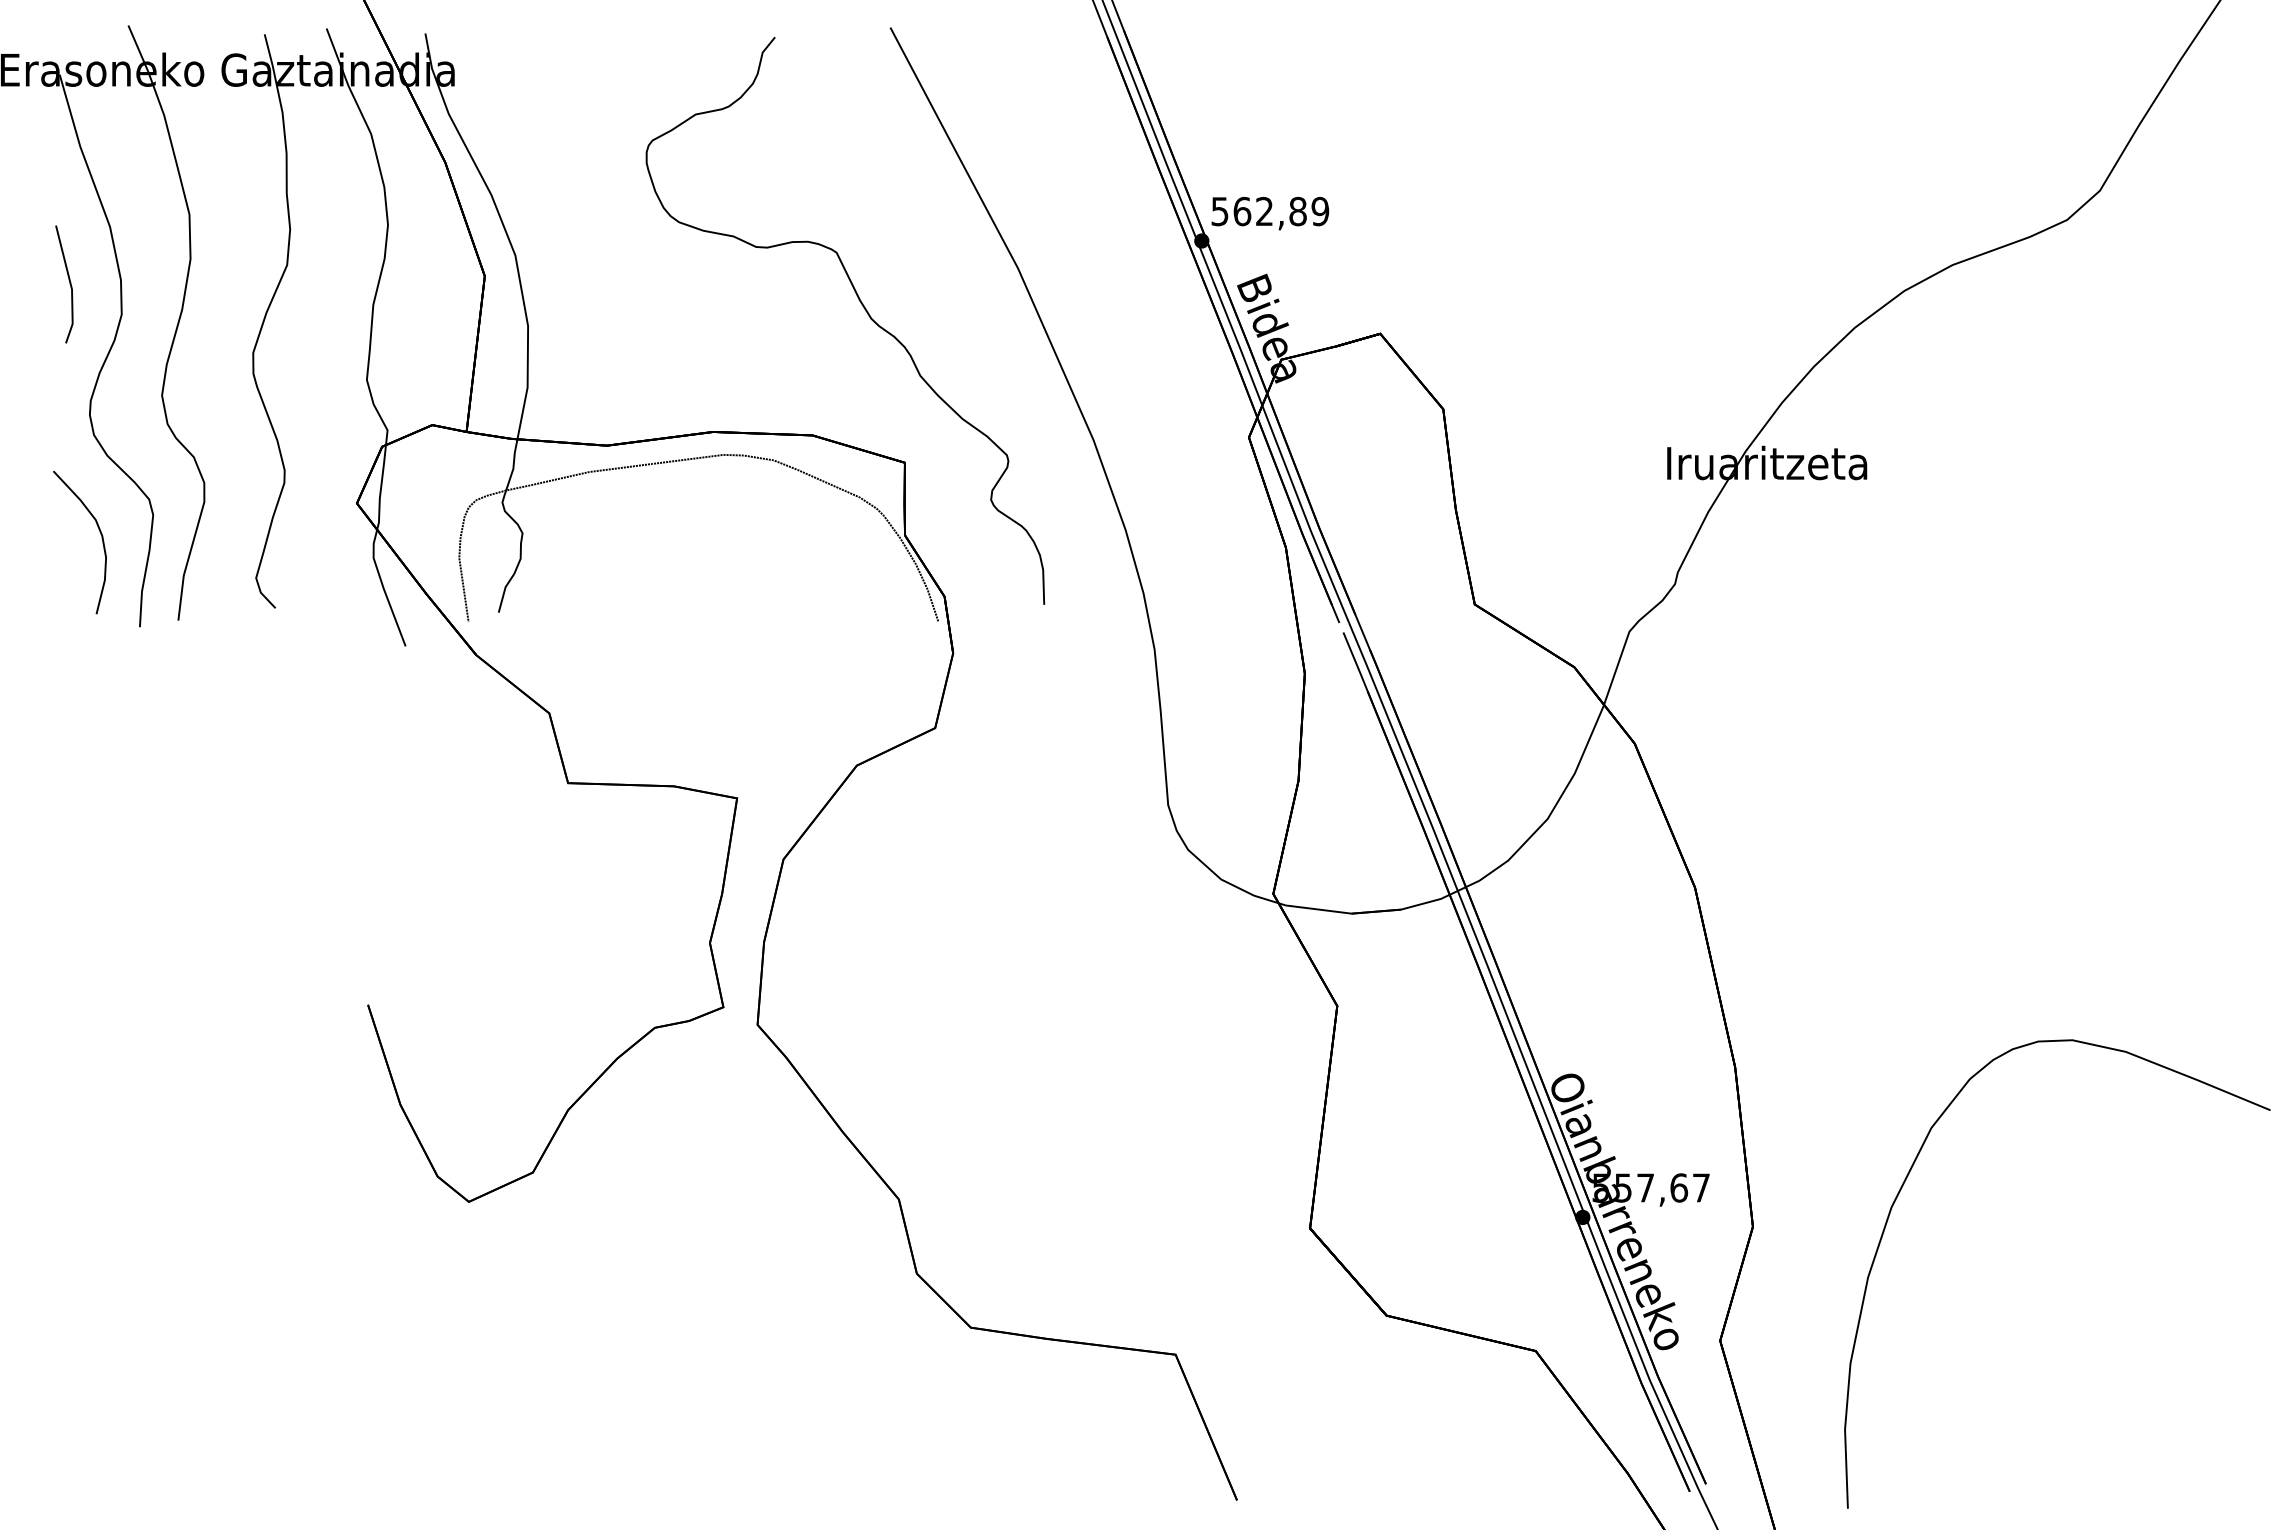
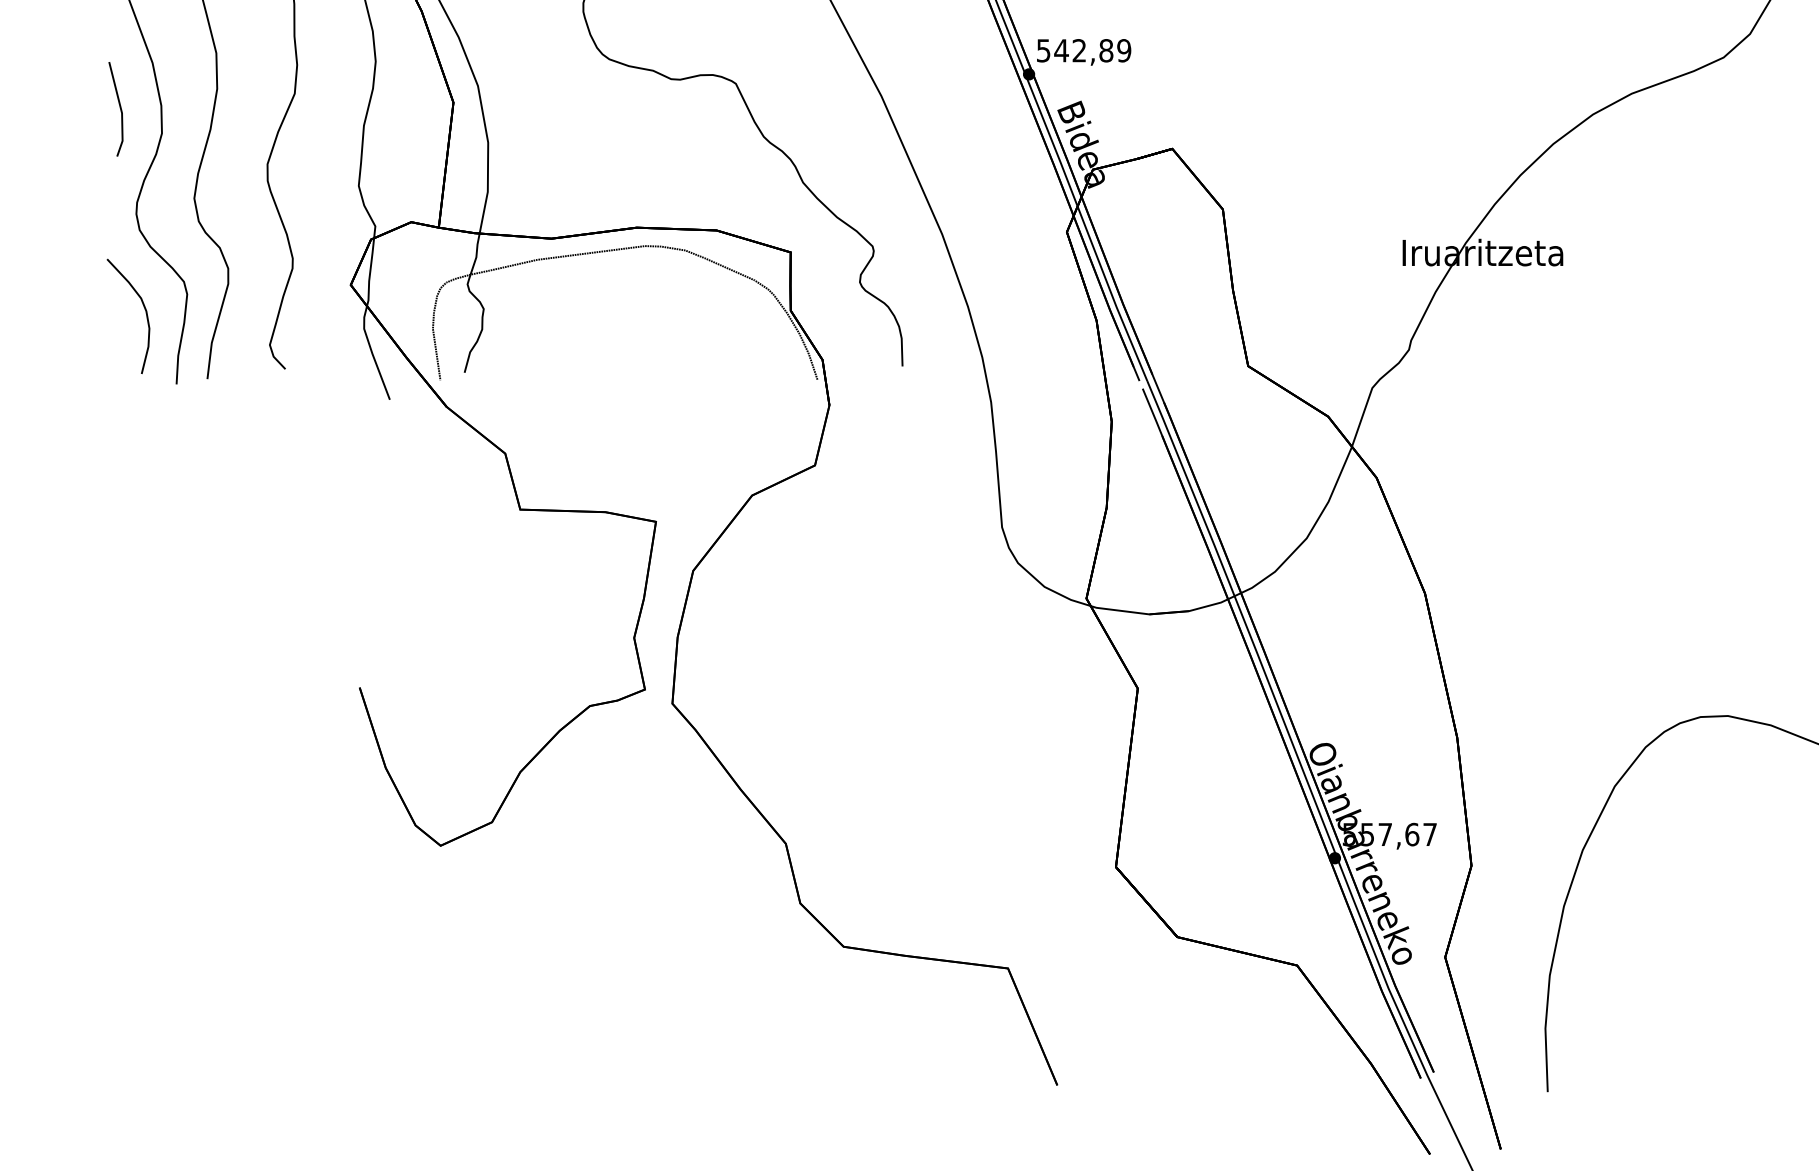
text: (1242, 211) -> (1061, 50), 562,89 -> 542,89

